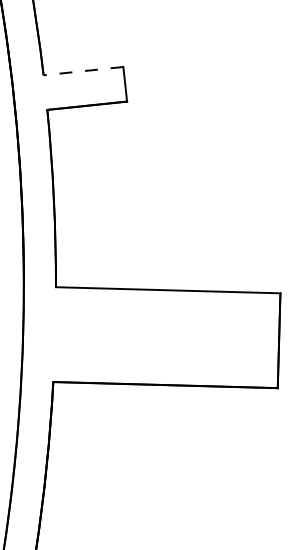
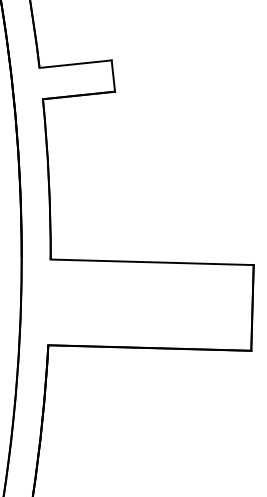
line: (83, 71) -> (75, 64), dashed -> solid

